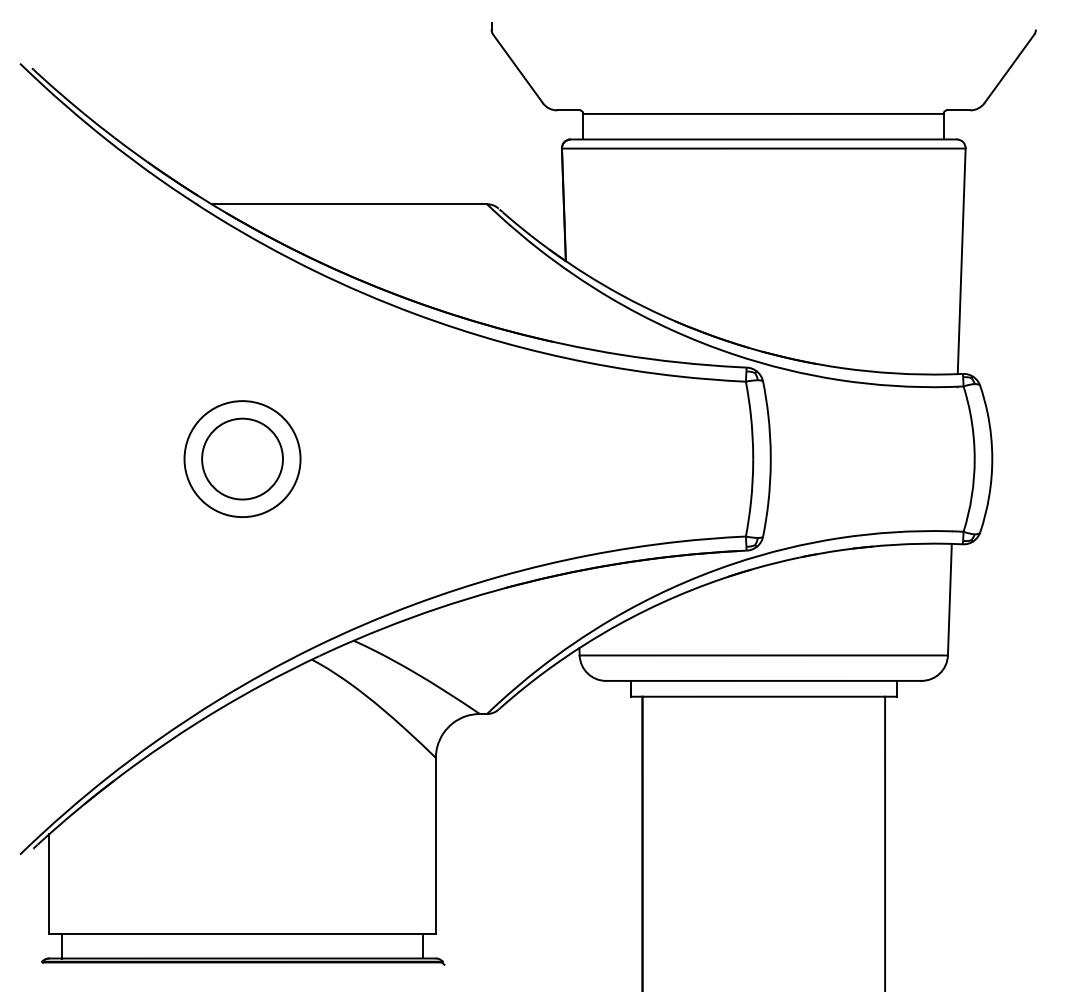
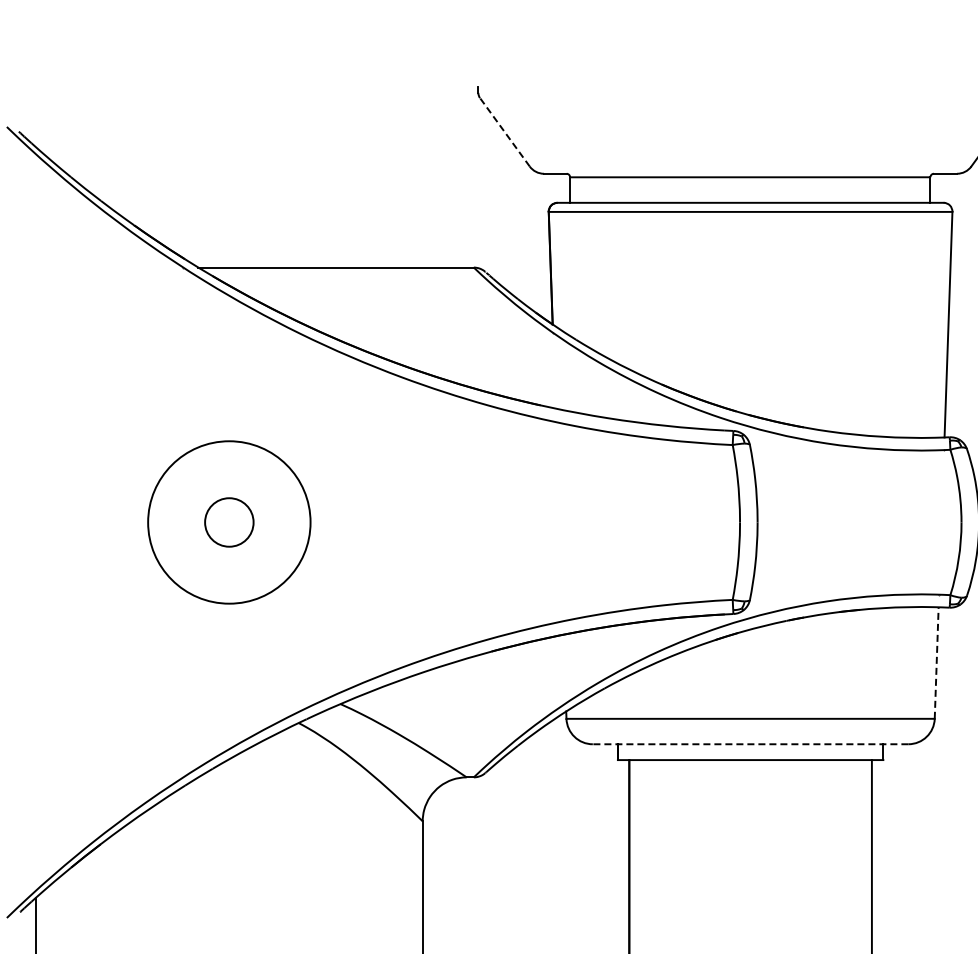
line: (517, 68) -> (504, 131), solid -> dashed
circle: (242, 458) -> (229, 521), size x0.6
circle: (242, 459) -> (229, 522), size x1.4
line: (949, 599) -> (936, 662), solid -> dashed
line: (763, 680) -> (750, 743), solid -> dashed

